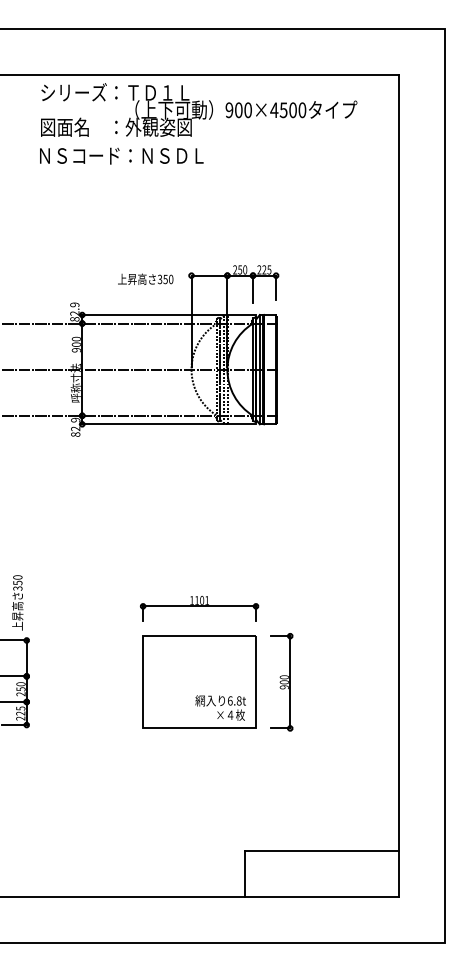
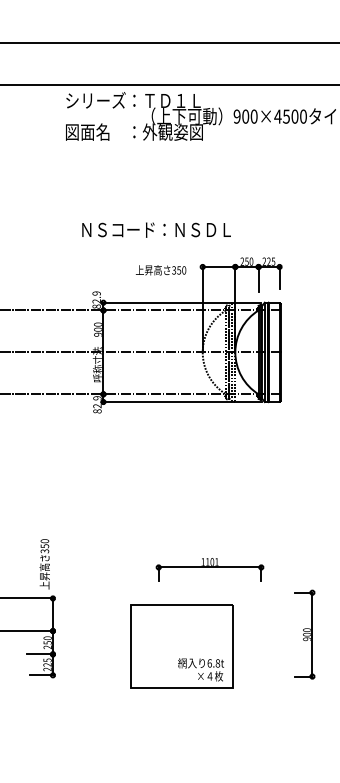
text: (121, 155) -> (156, 229), moved
part: (199, 681) -> (181, 645), moved
part: (281, 682) -> (304, 634), moved

